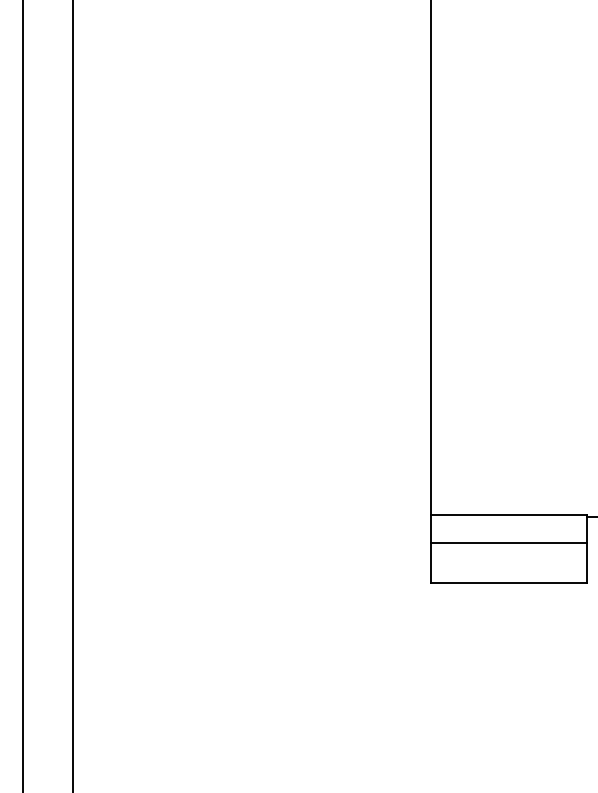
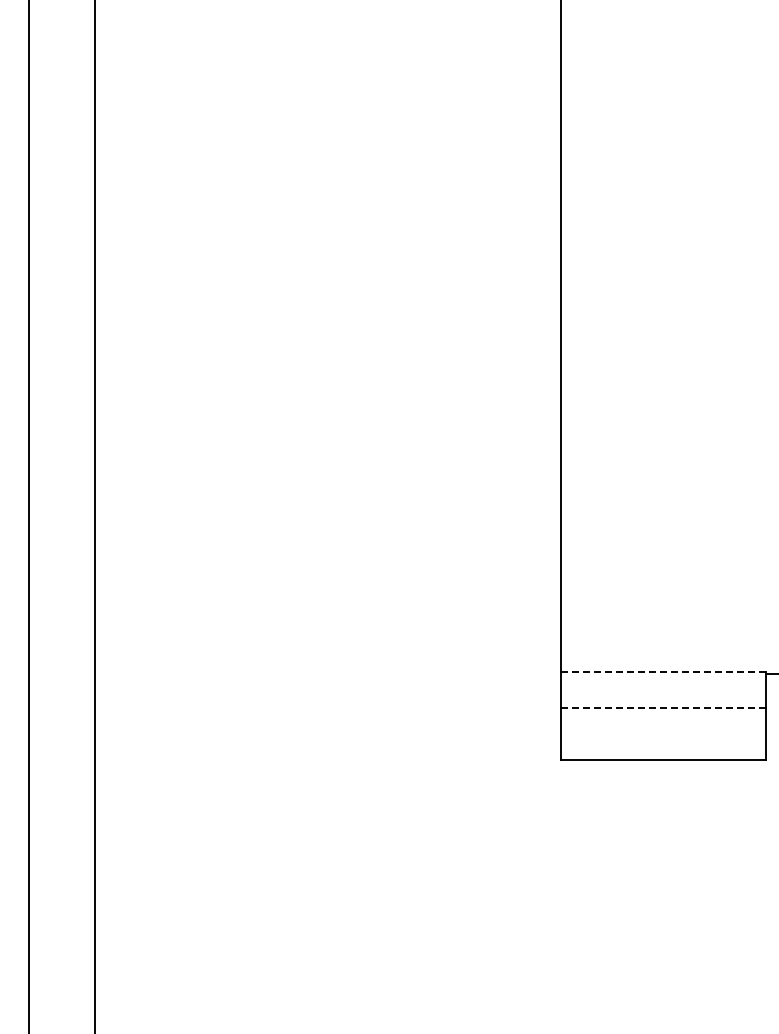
line: (508, 515) -> (662, 671), solid -> dashed
line: (509, 543) -> (663, 708), solid -> dashed

